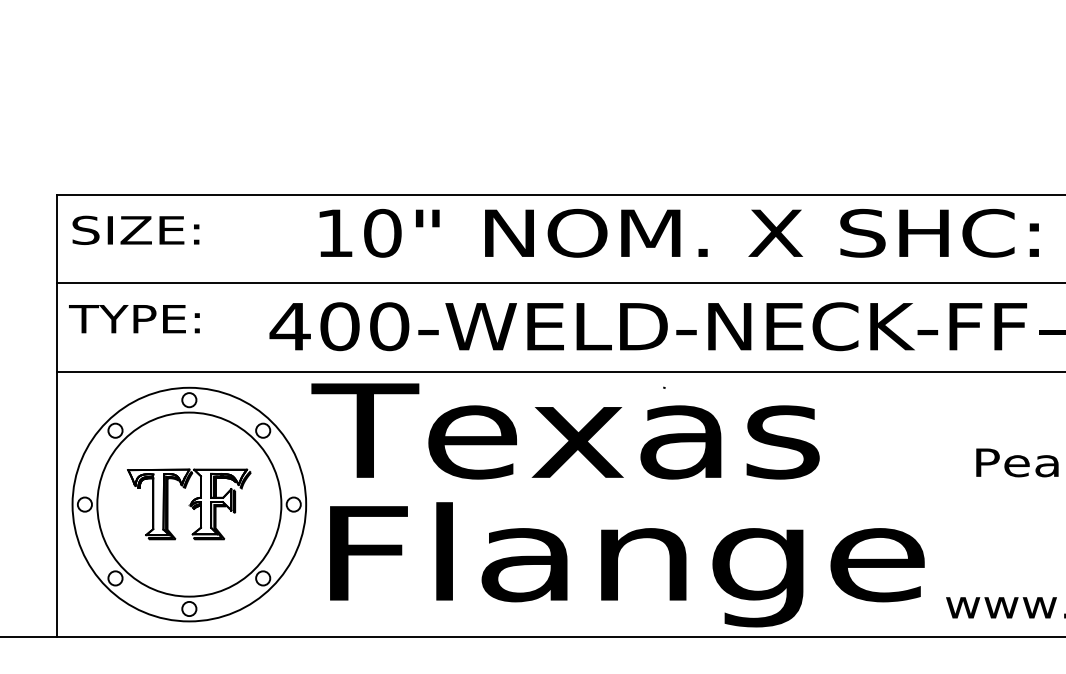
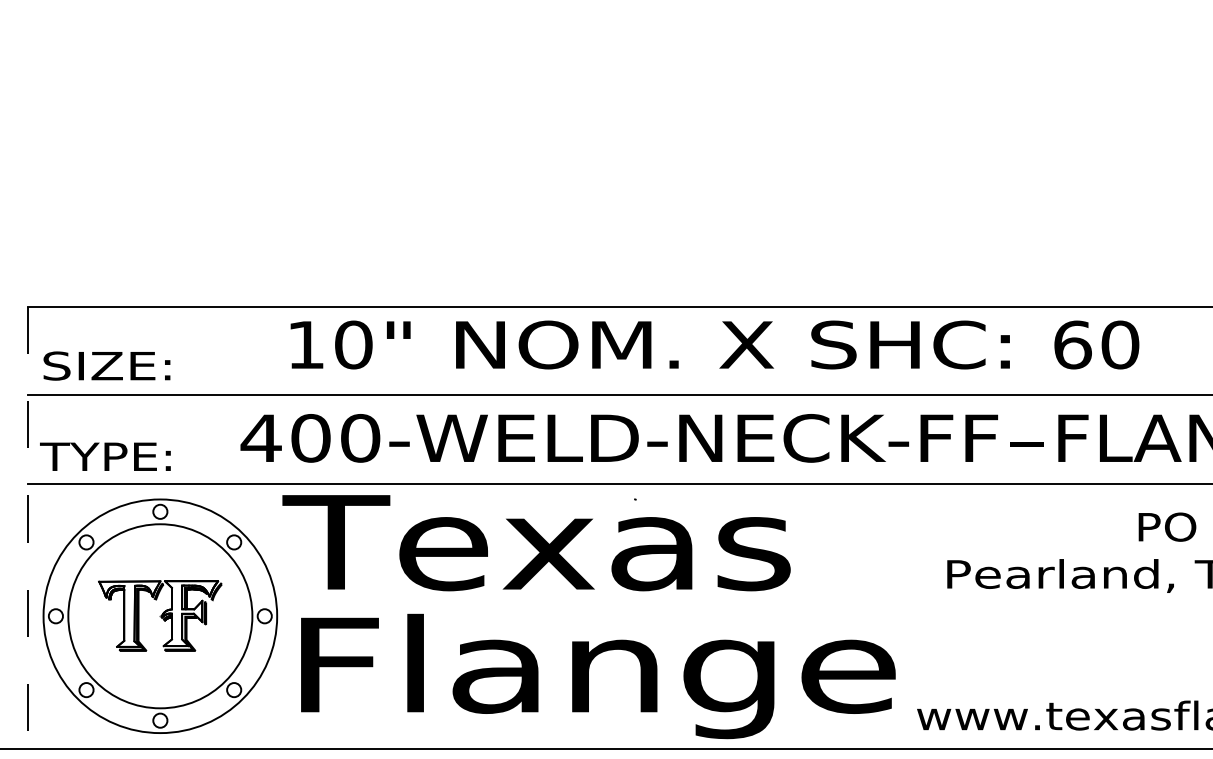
text: (135, 229) -> (106, 365), moved
text: (134, 318) -> (105, 456), moved
line: (57, 416) -> (28, 528), solid -> dashed

